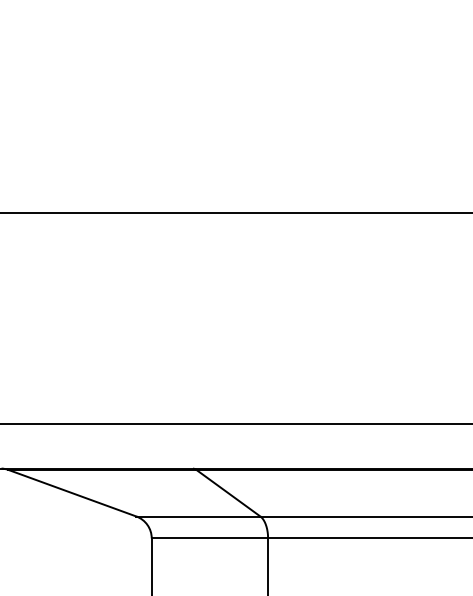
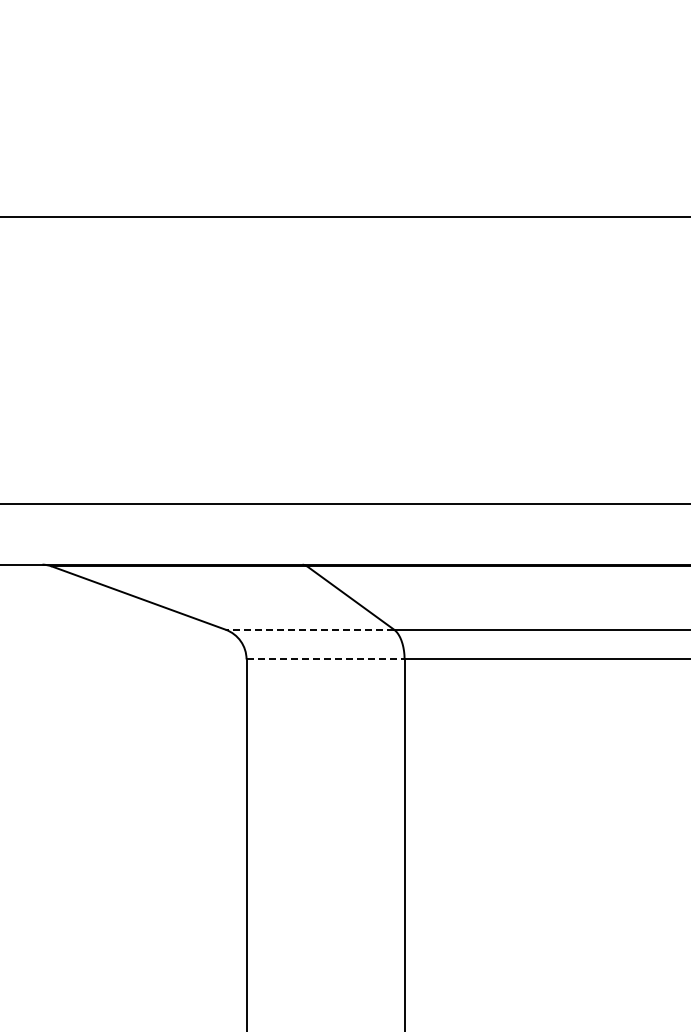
line: (198, 516) -> (309, 629), solid -> dashed
line: (210, 538) -> (326, 659), solid -> dashed

